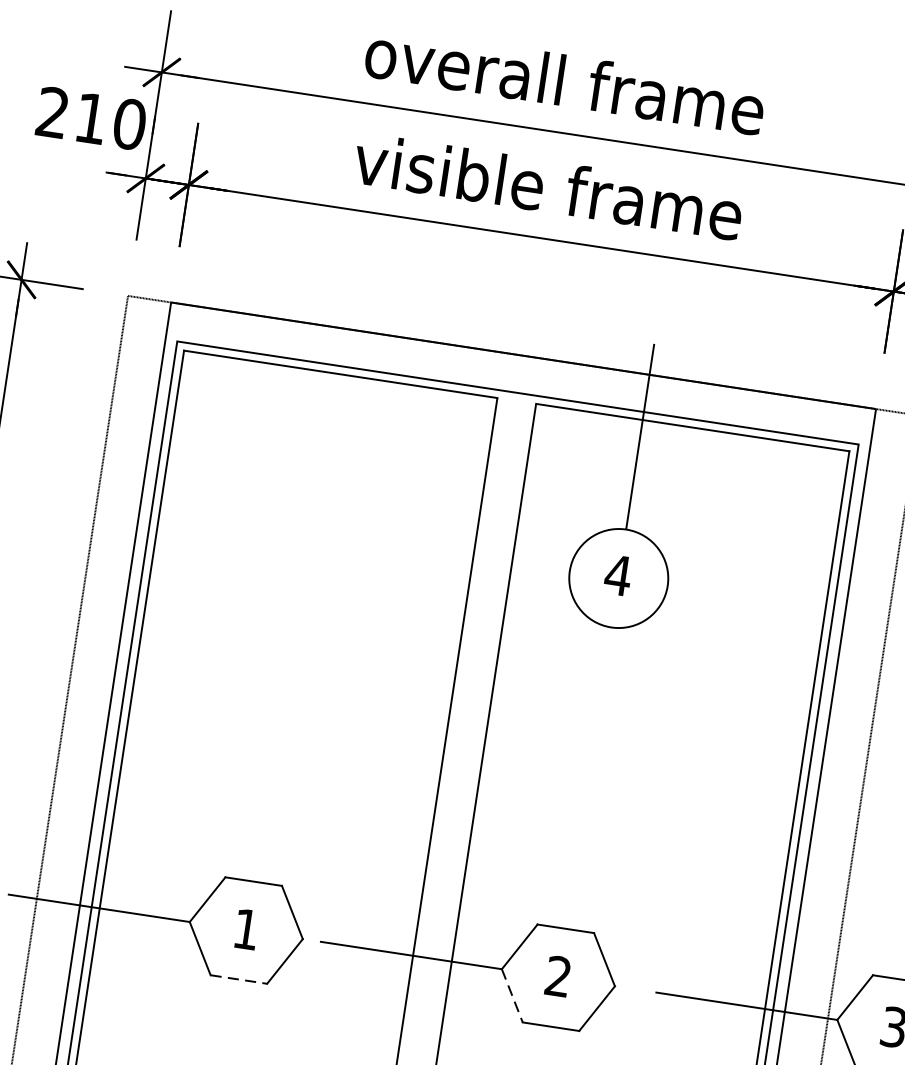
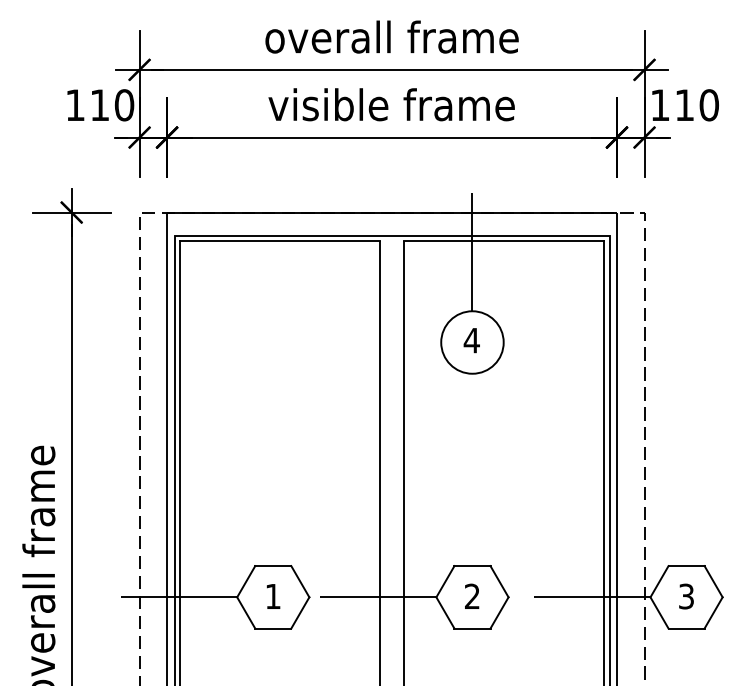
text: (53, 111) -> (75, 104), 210 -> 110
line: (239, 979) -> (273, 628), dashed -> solid
line: (512, 996) -> (445, 613), dashed -> solid

